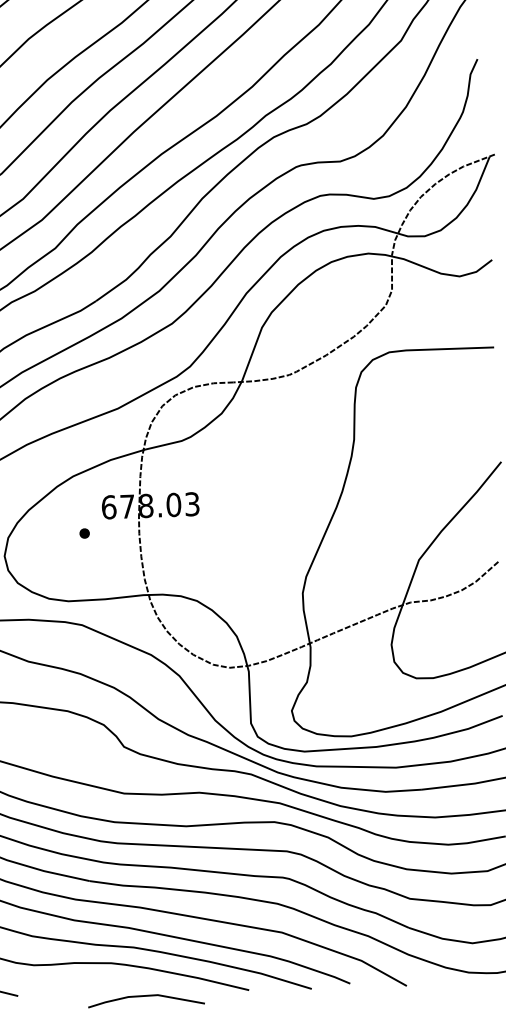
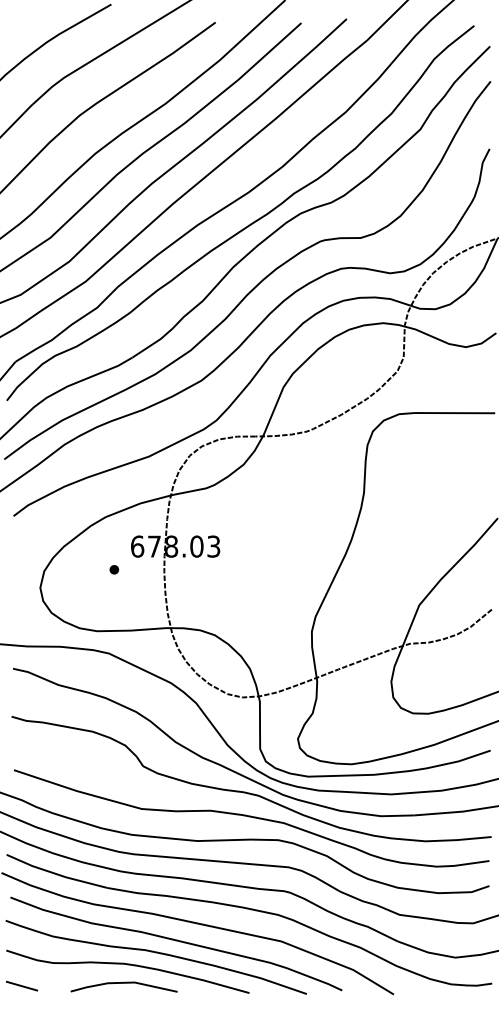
line: (145, 996) -> (123, 983), moved

